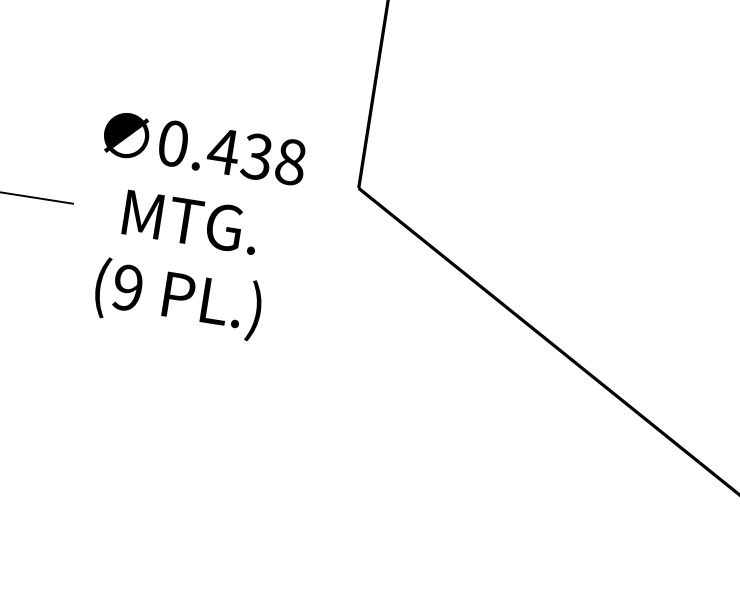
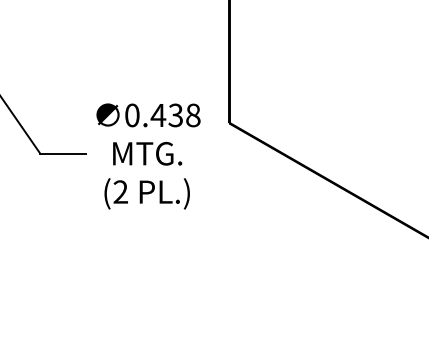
text: (127, 286) -> (120, 191), (9 -> (2

